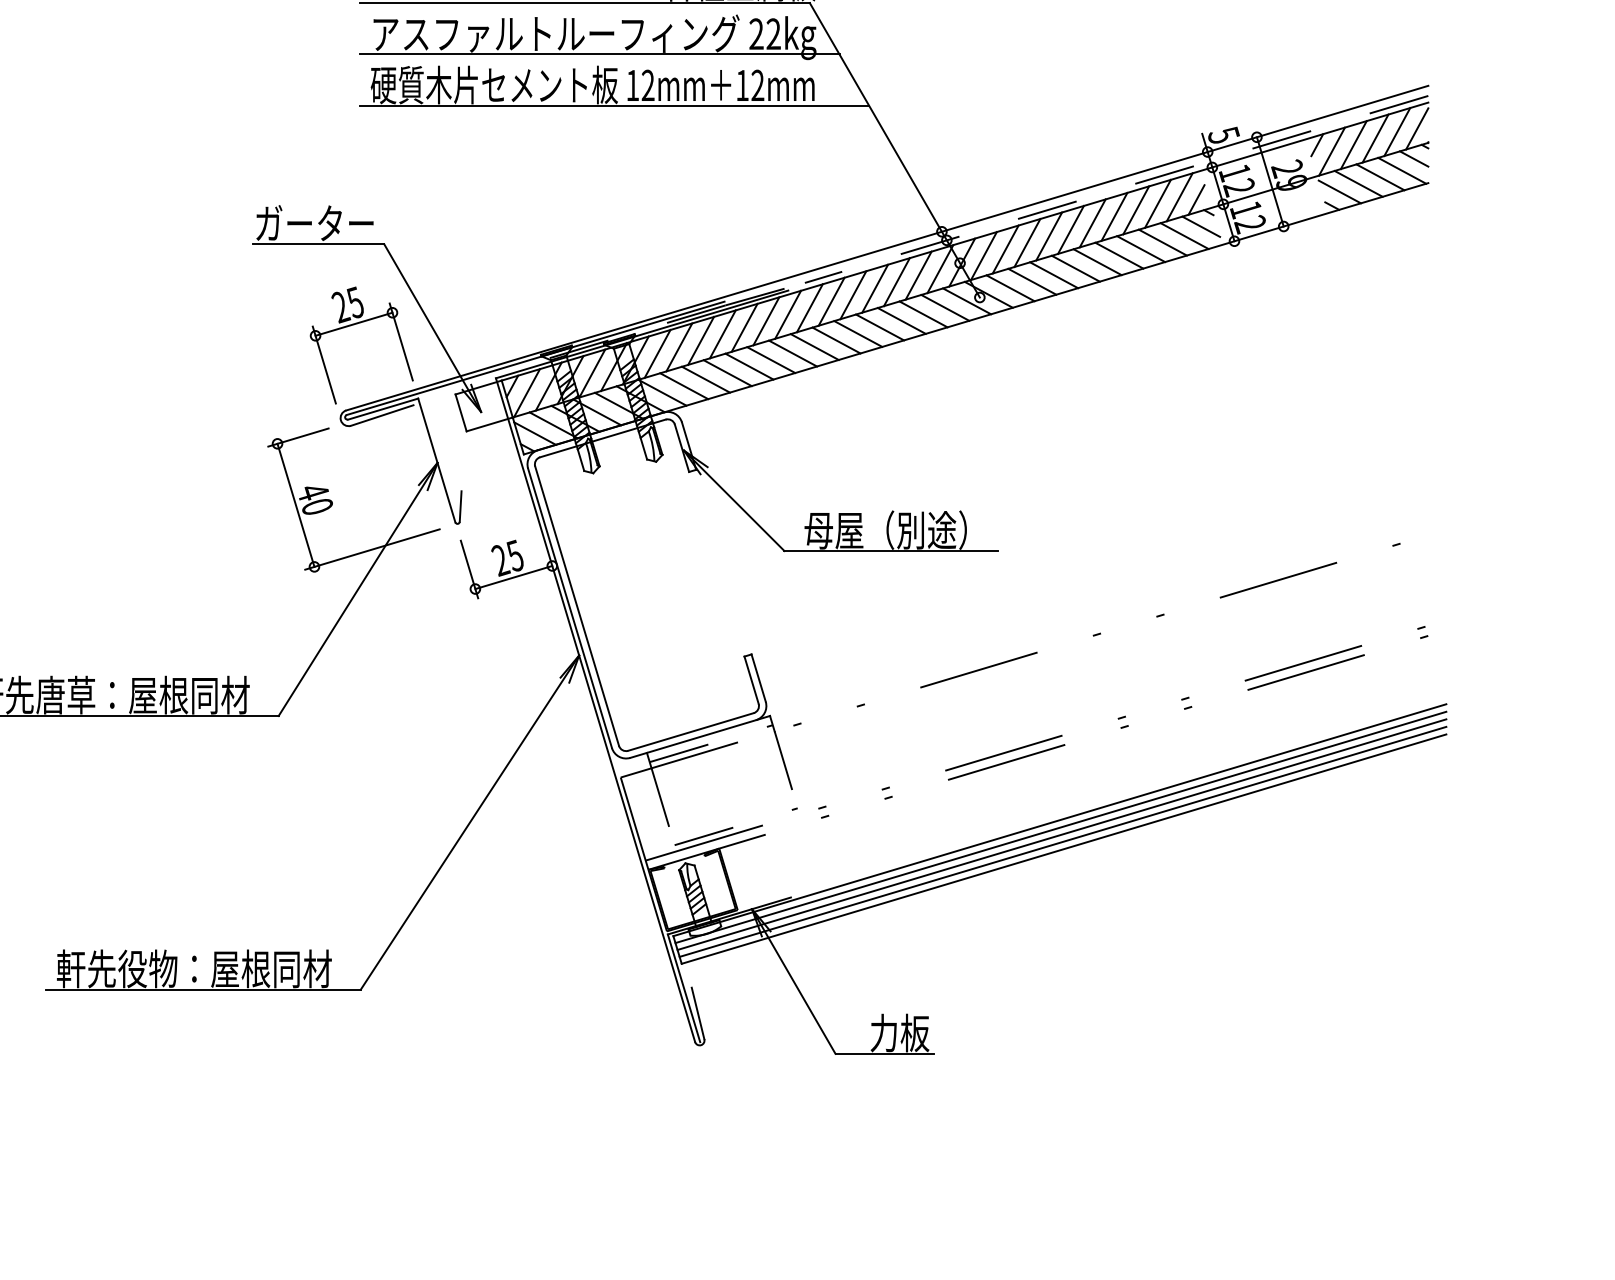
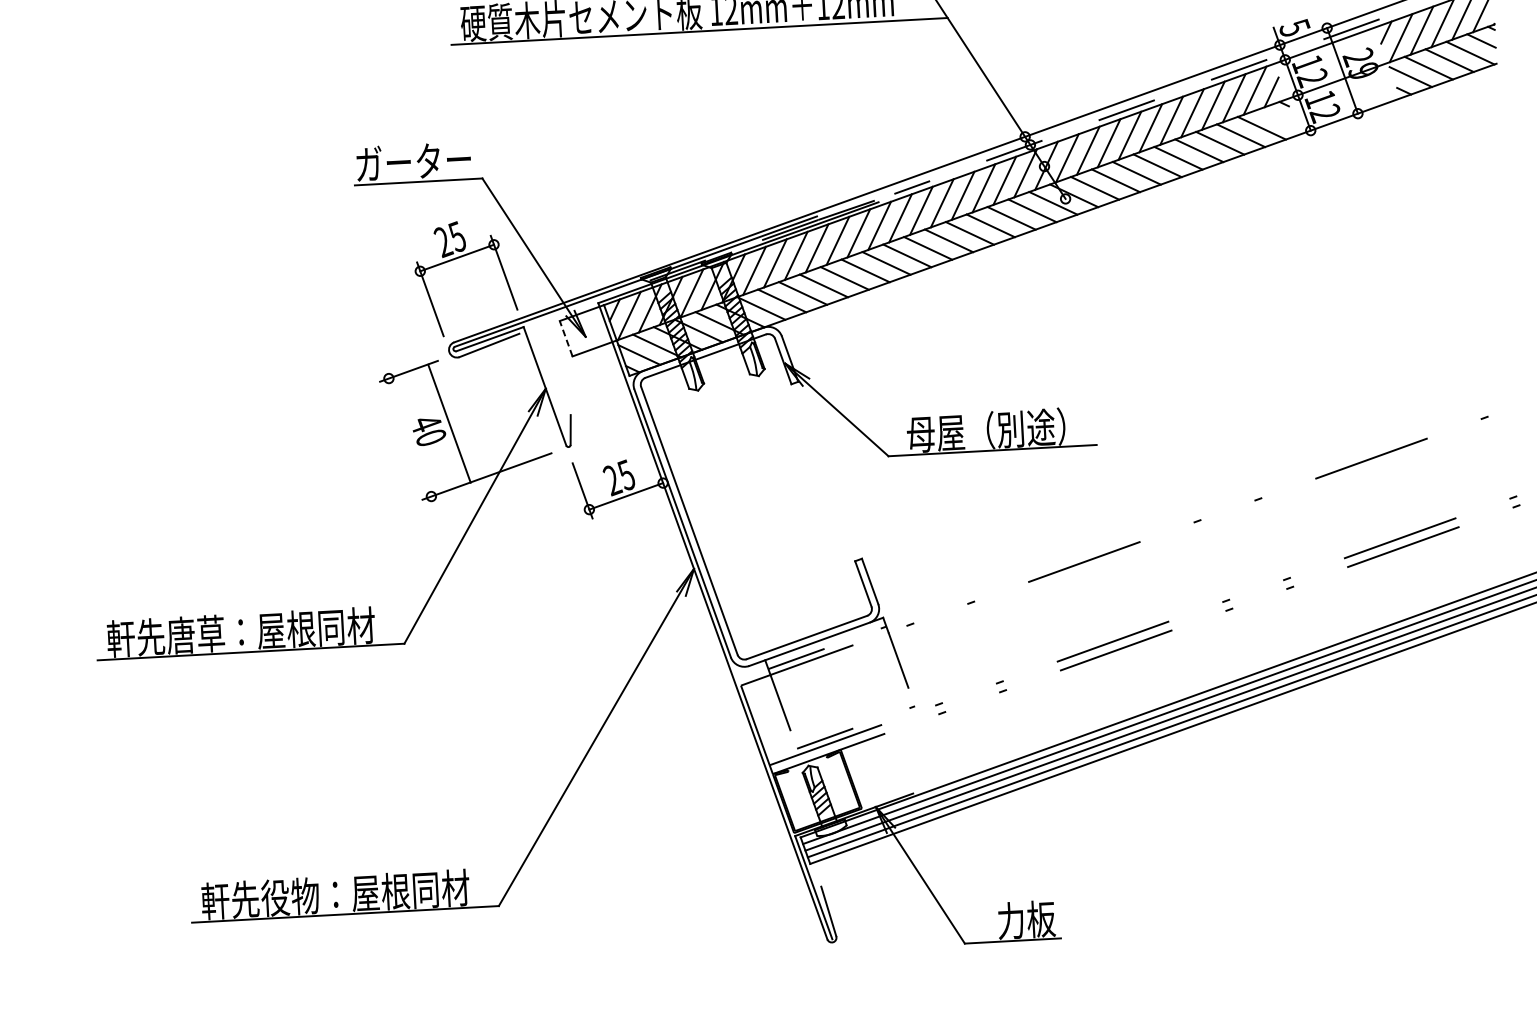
line: (1201, 226) -> (1277, 118), removed
line: (460, 412) -> (565, 338), solid -> dashed
line: (295, 504) -> (448, 422), moved

